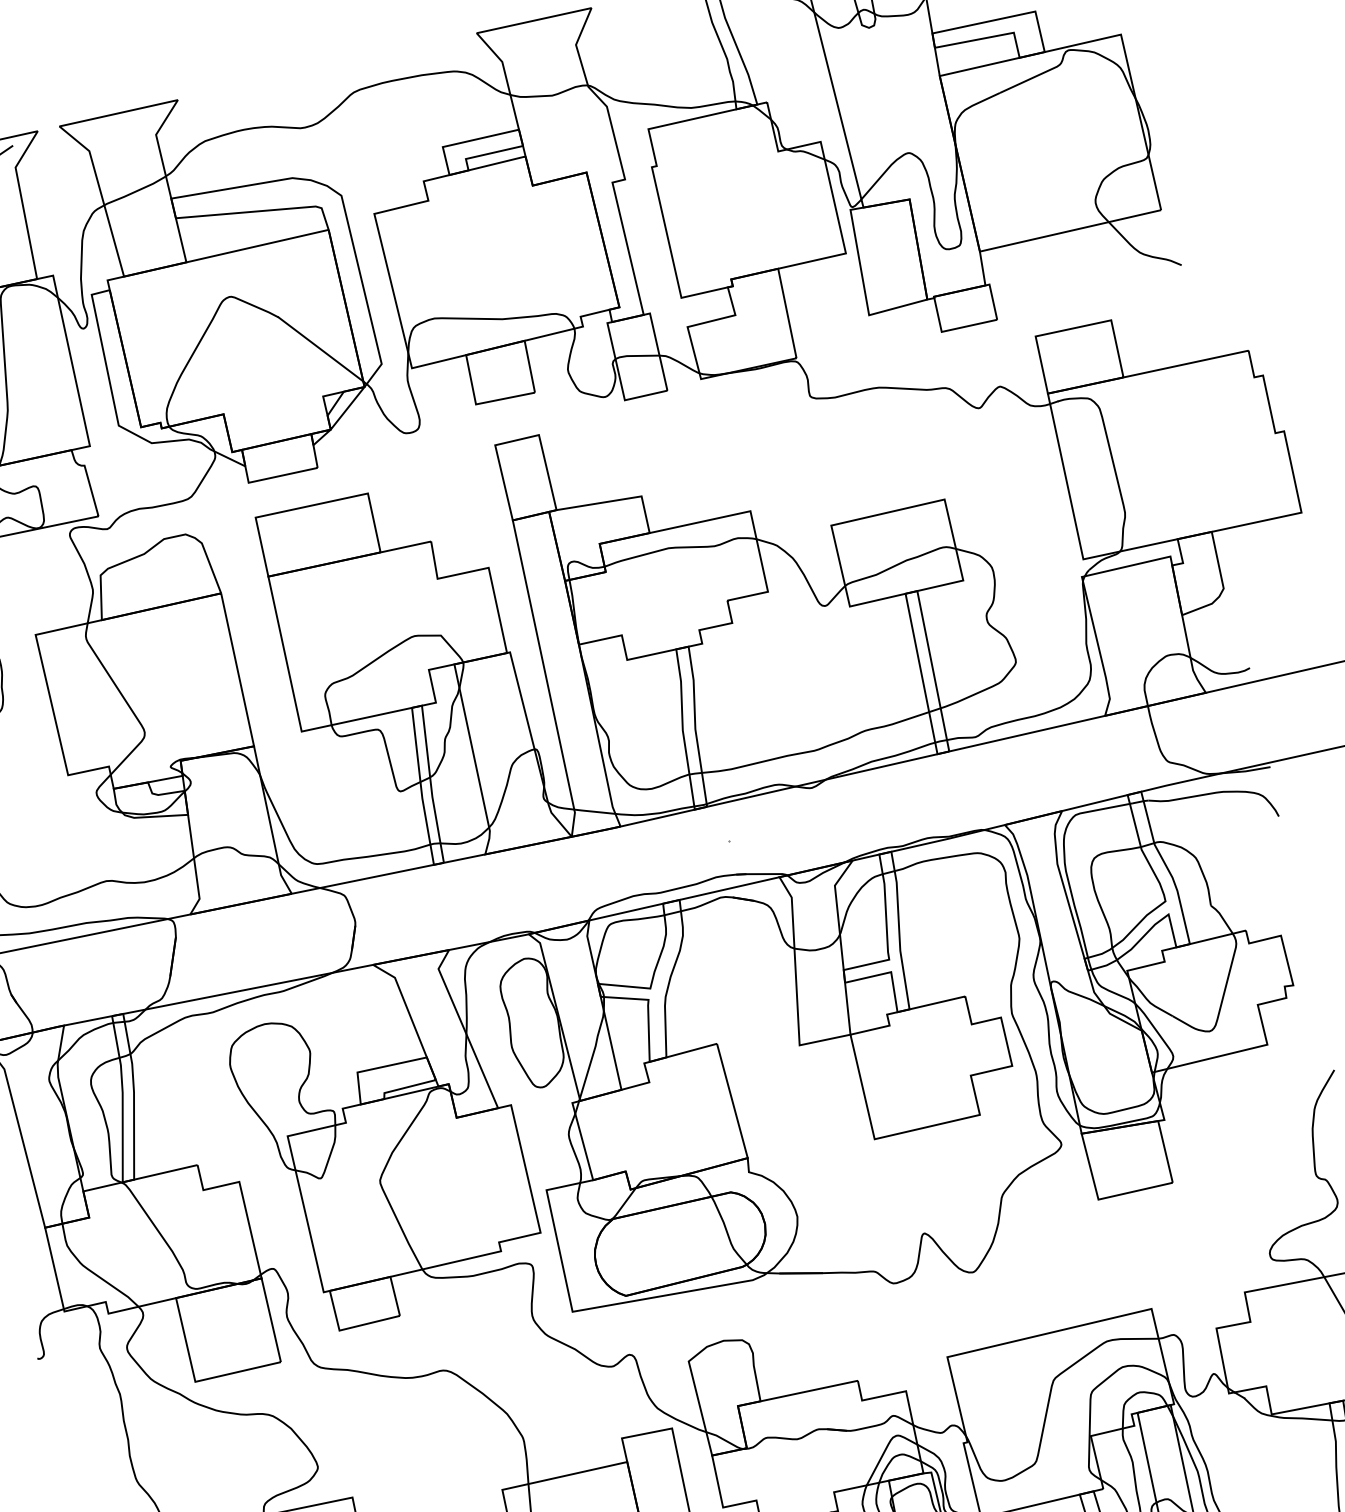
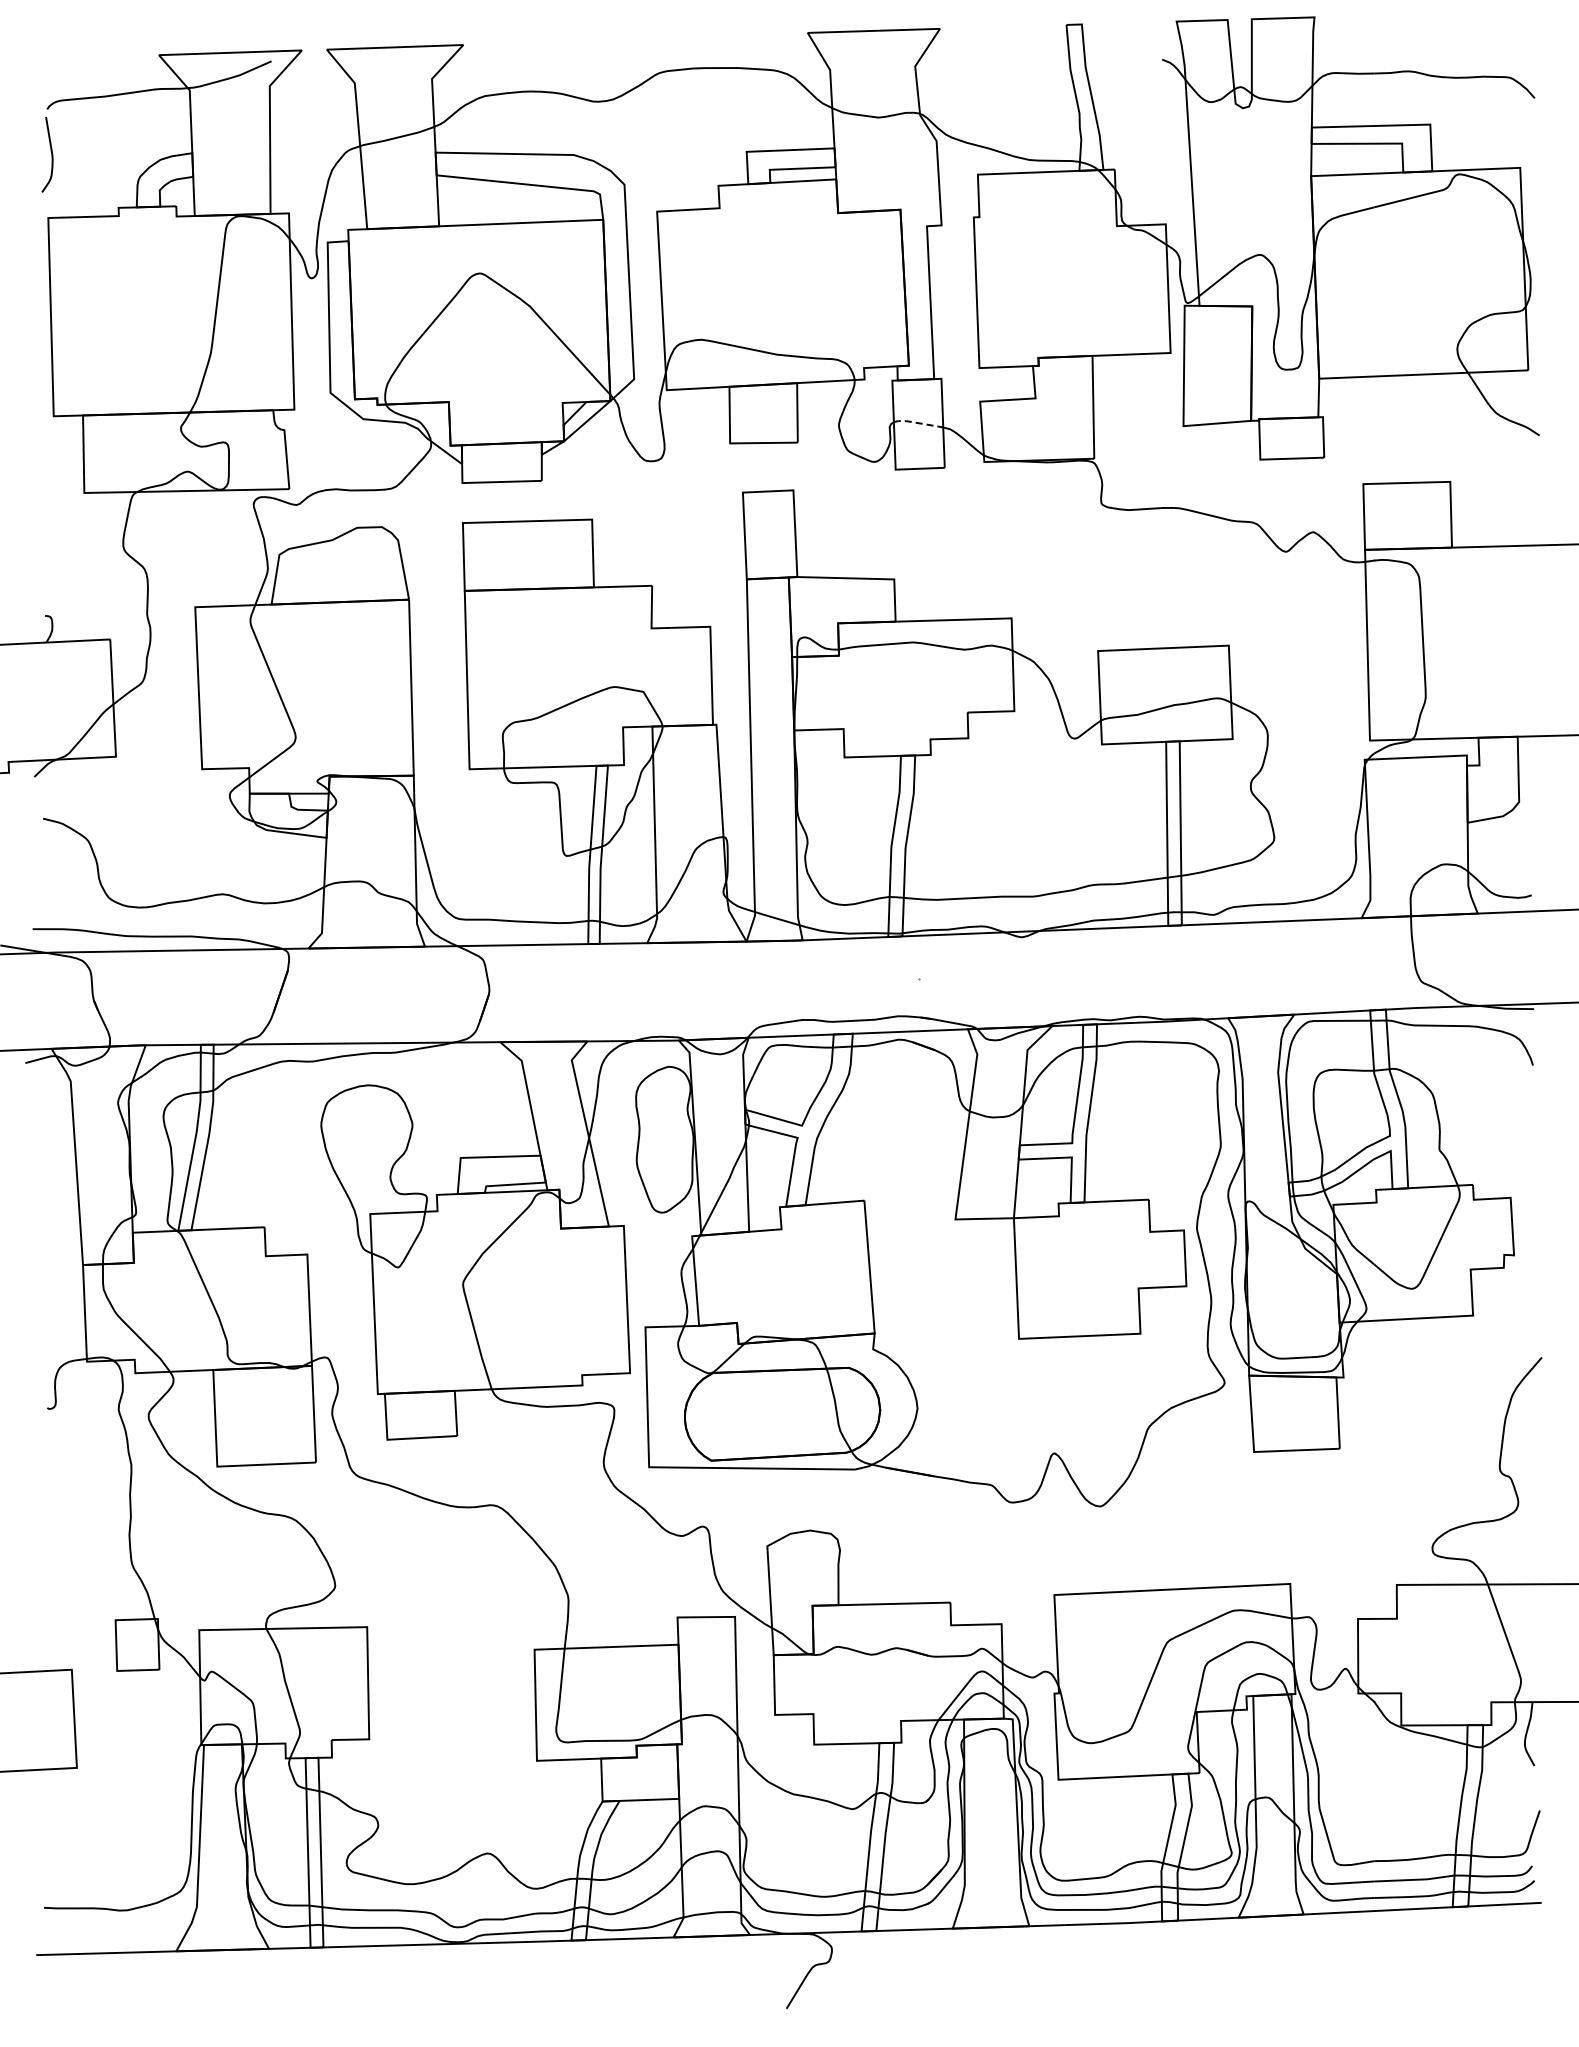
line: (636, 356) -> (917, 423), solid -> dashed

